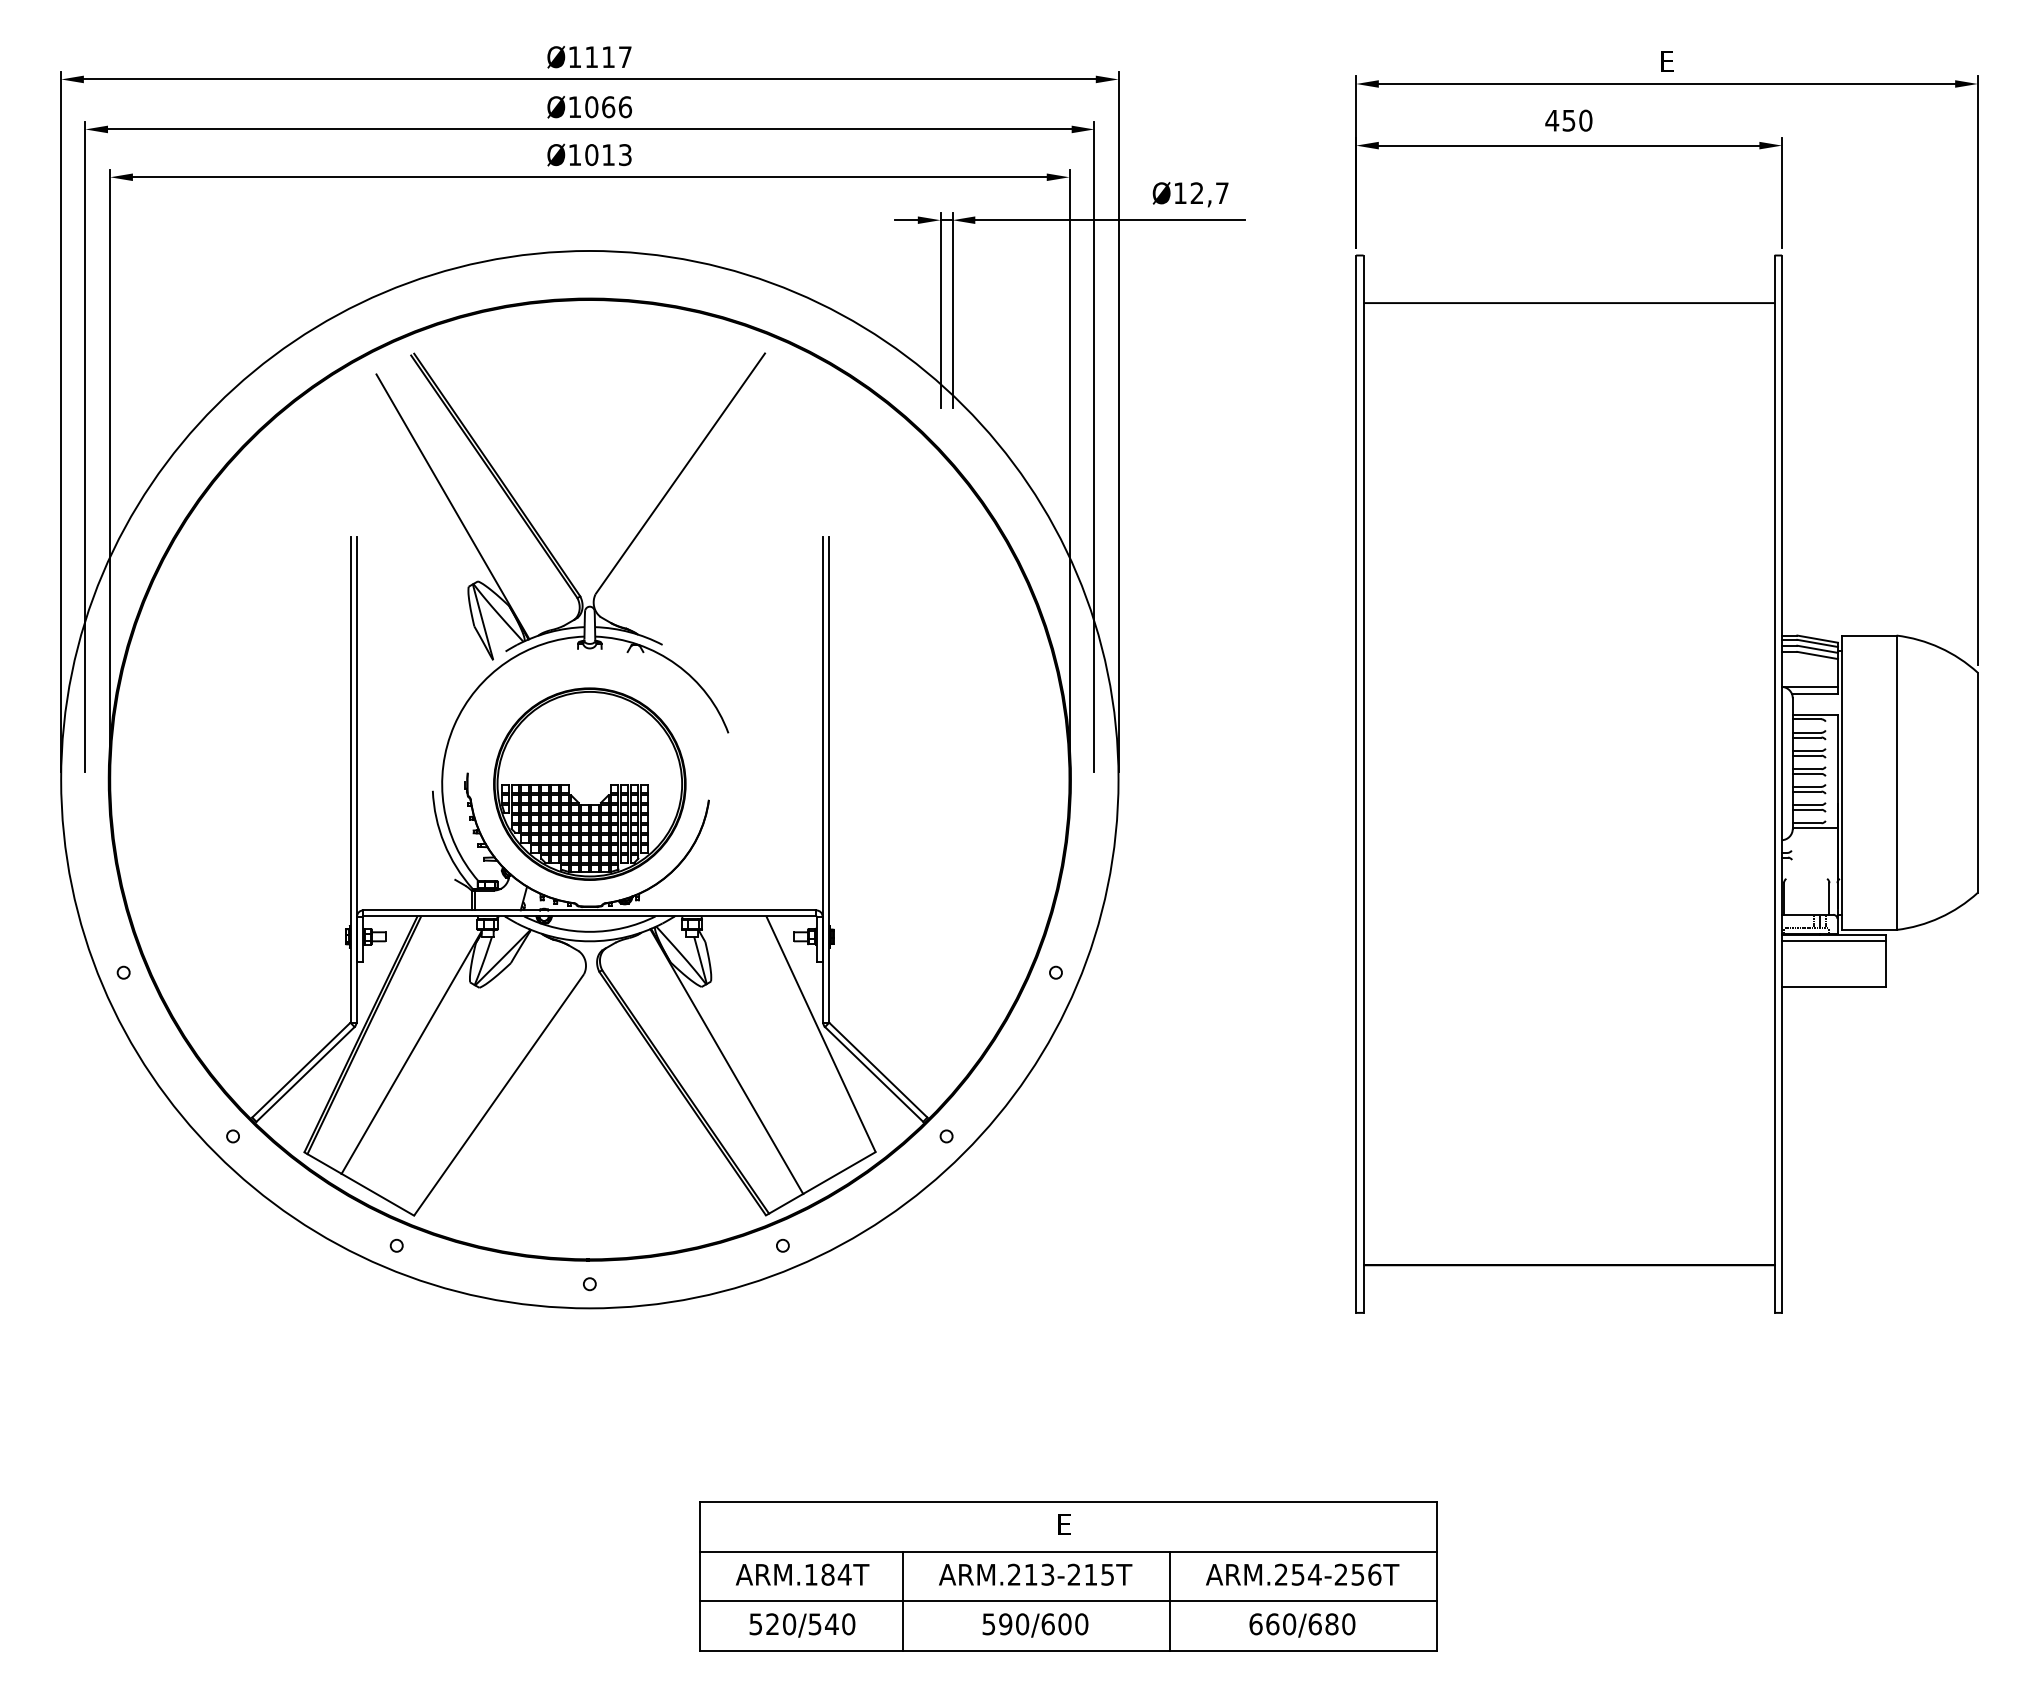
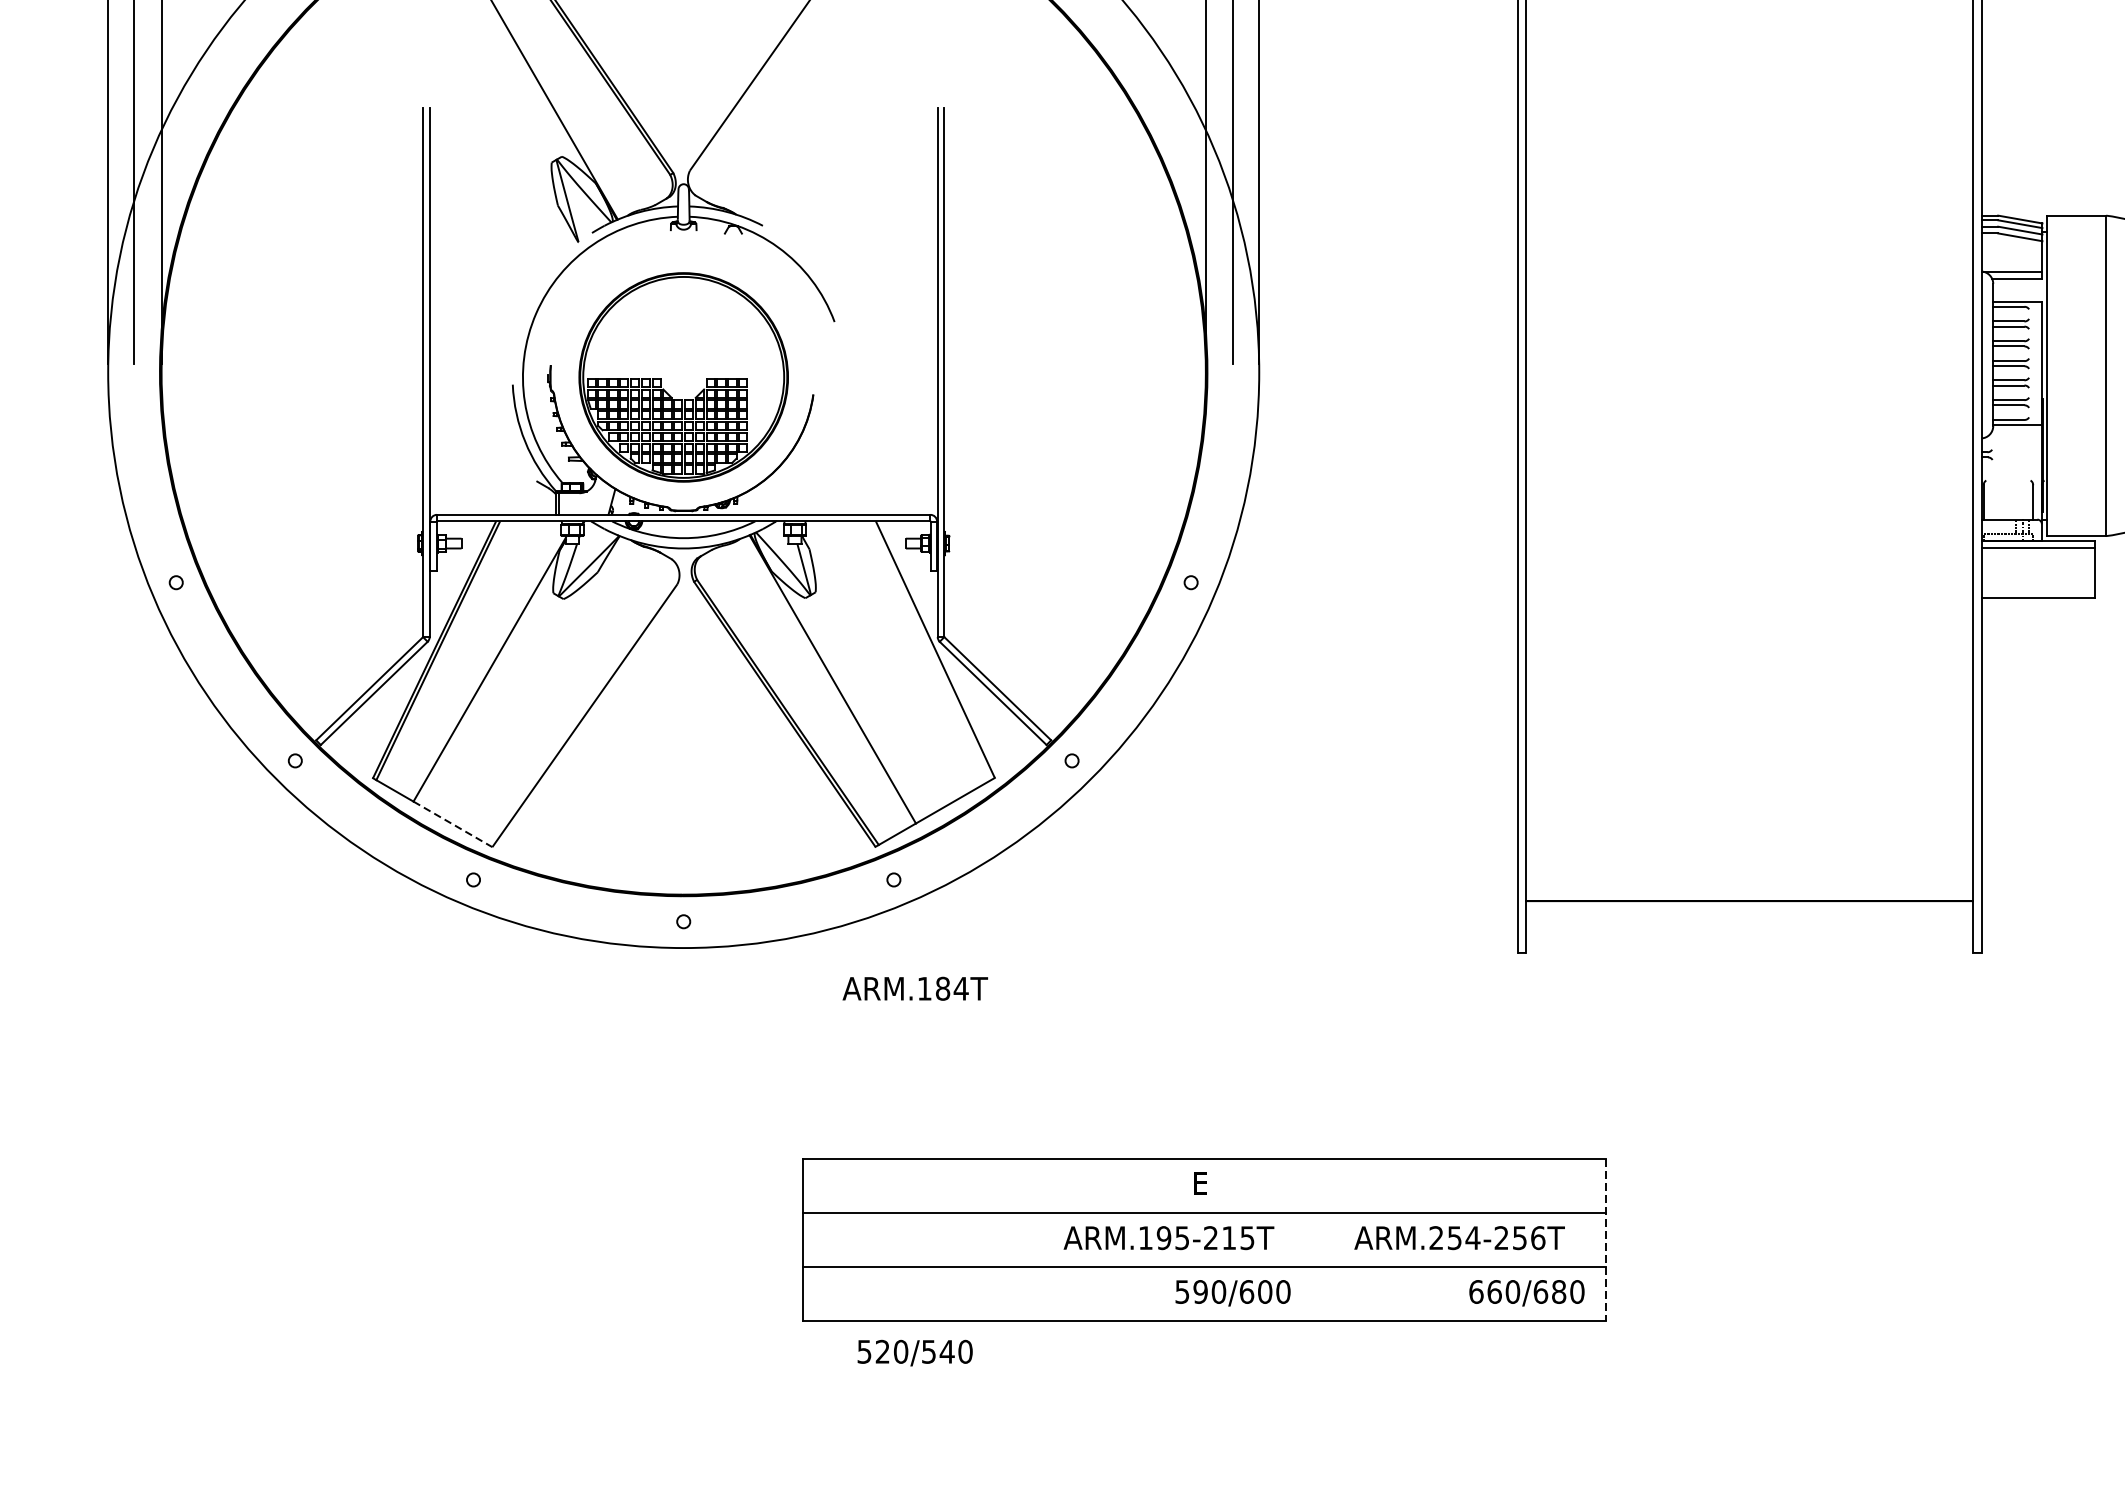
line: (377, 1194) -> (452, 824), solid -> dashed
text: (802, 1574) -> (915, 988), moved
text: (1031, 1574) -> (1164, 1237), ARM.213-215T -> ARM.195-215T
line: (1436, 1577) -> (1605, 1241), solid -> dashed
line: (902, 1600) -> (1024, 1266), removed
line: (1169, 1600) -> (1314, 1266), removed
text: (802, 1625) -> (915, 1353), moved
text: (1035, 1625) -> (1233, 1293), moved
text: (1302, 1625) -> (1527, 1293), moved

